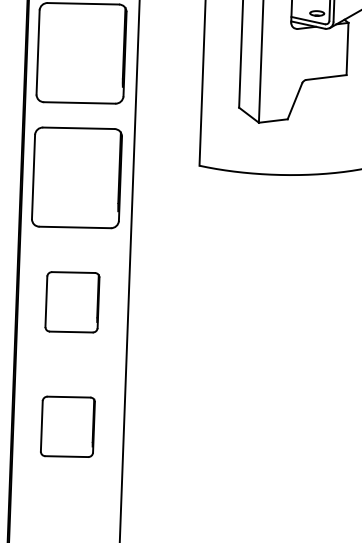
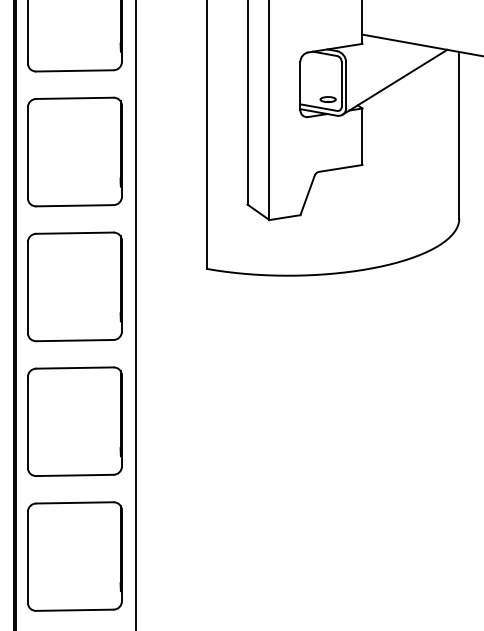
part: (72, 302) -> (74, 421), size x1.67
part: (67, 426) -> (74, 556), size x1.67

